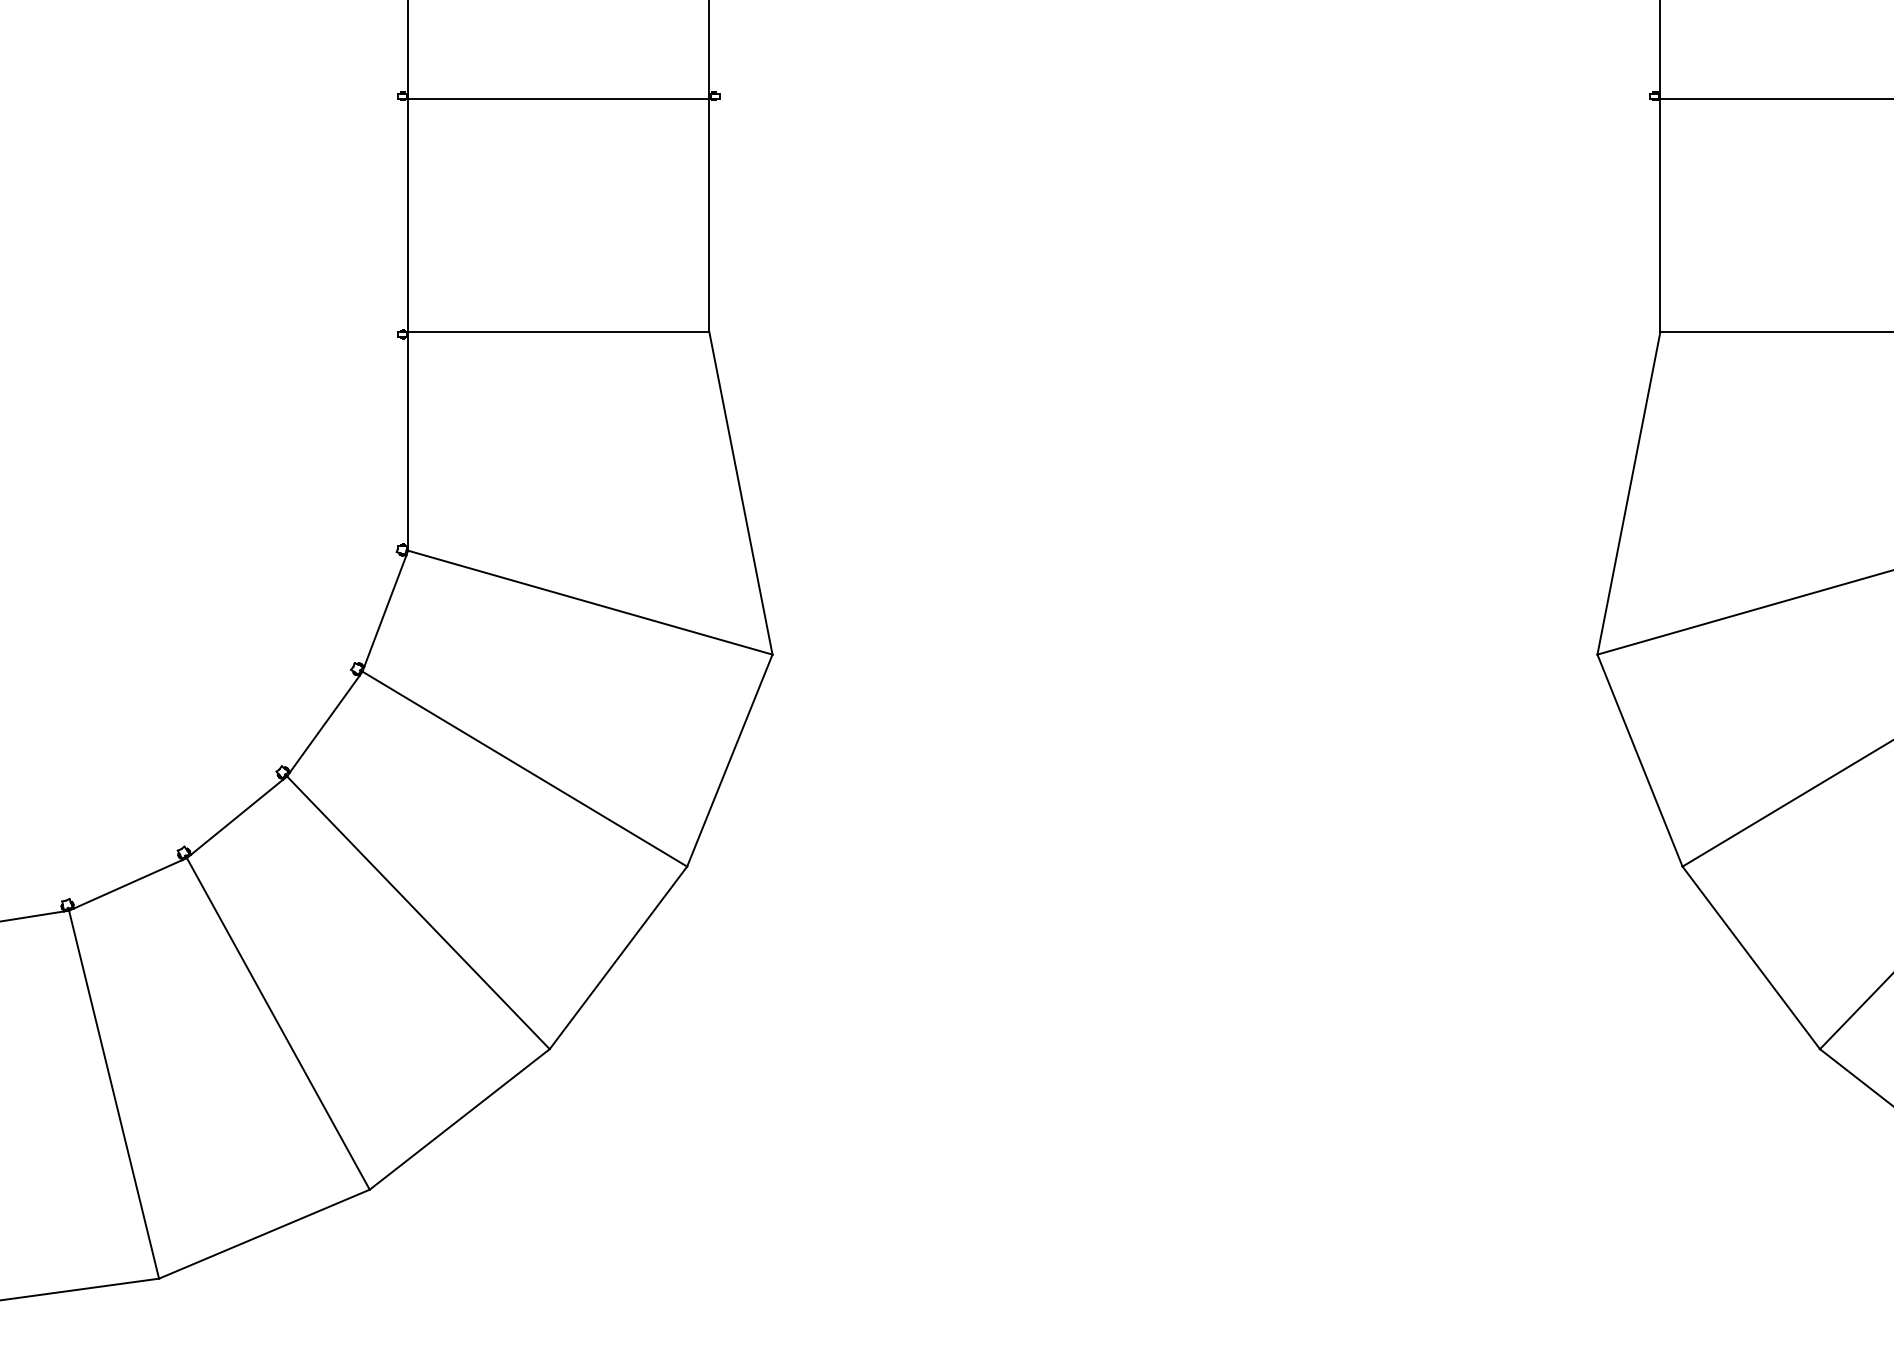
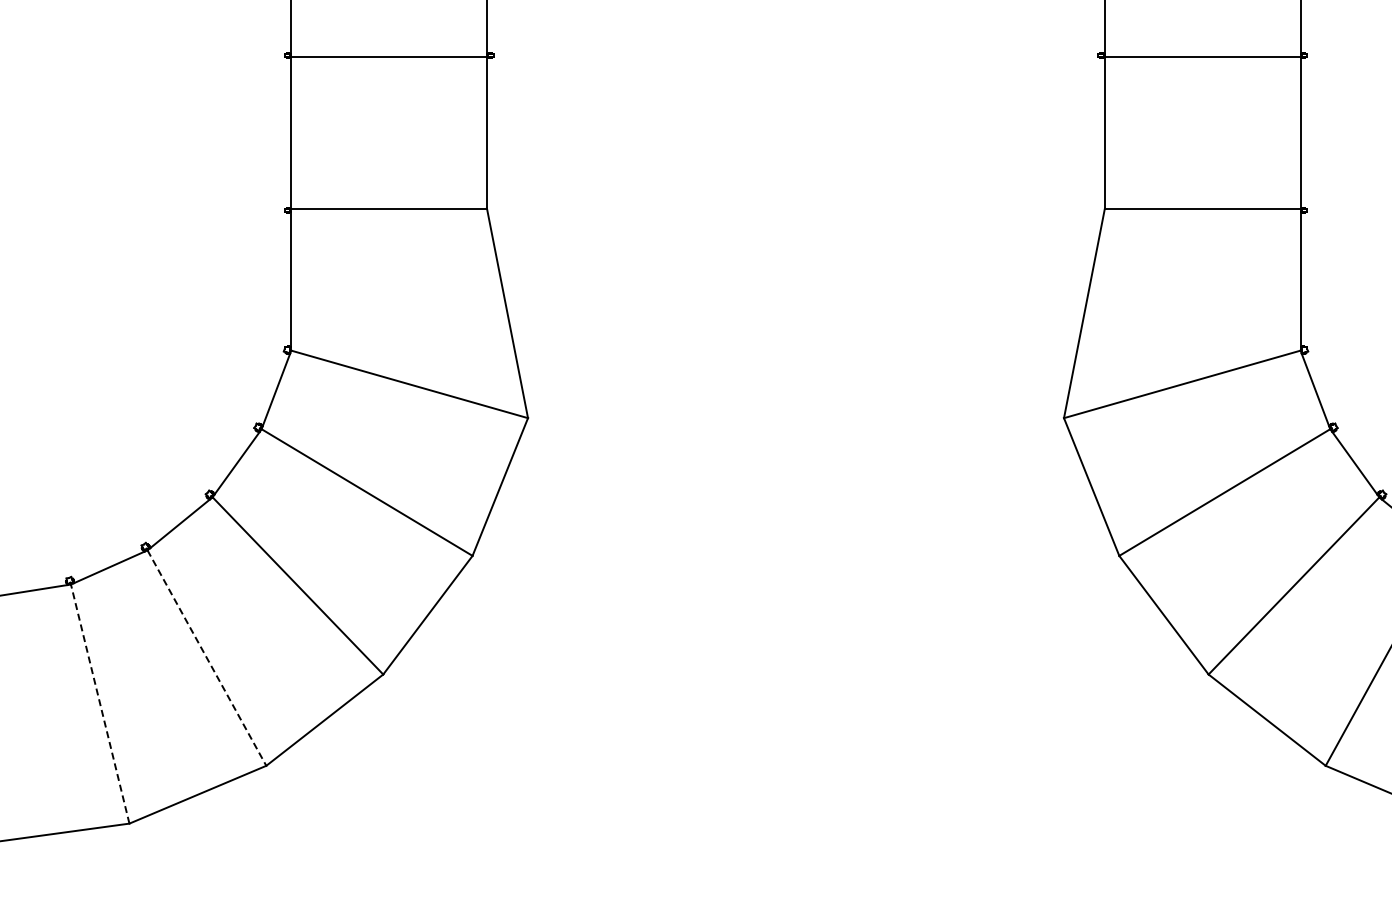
line: (279, 1024) -> (207, 658), solid -> dashed
line: (114, 1093) -> (100, 703), solid -> dashed

